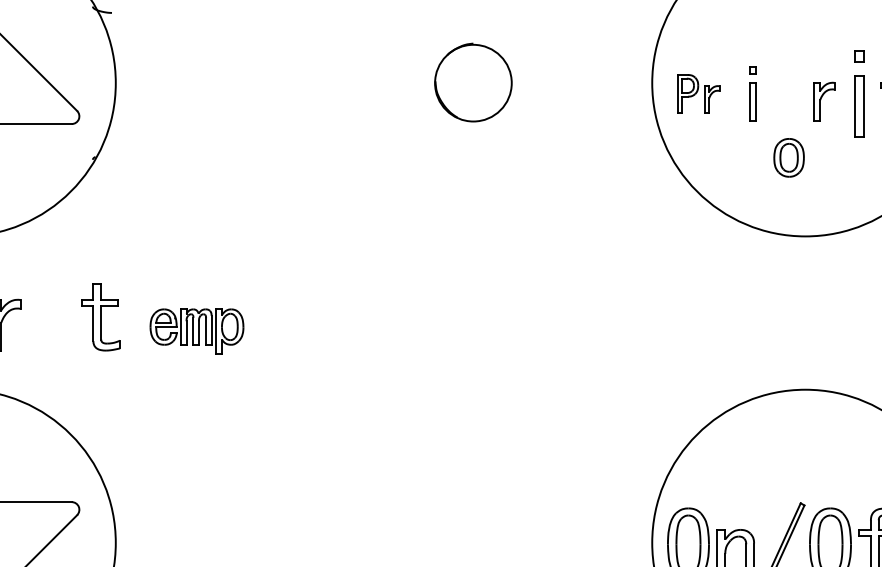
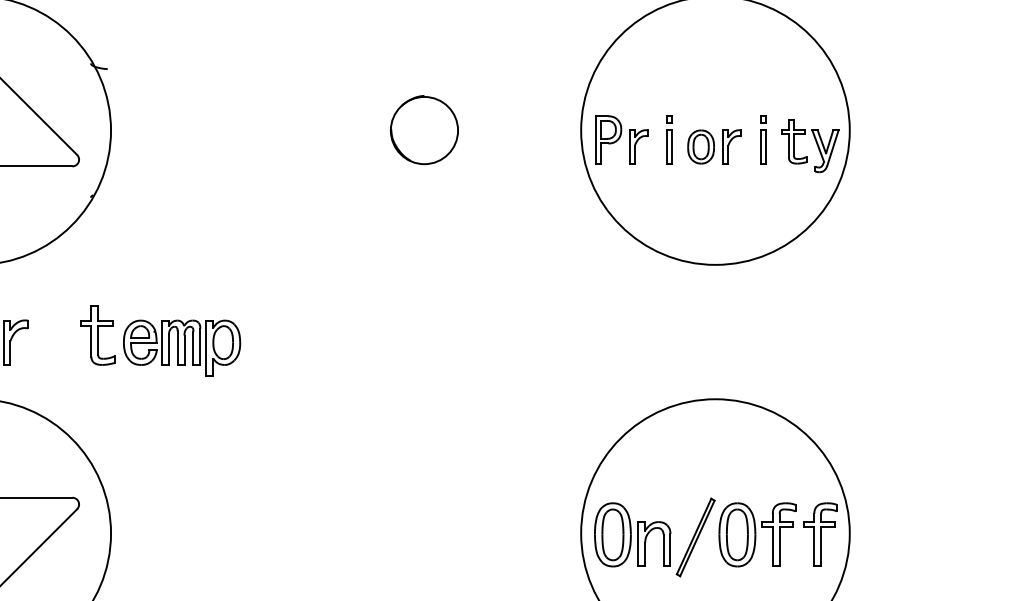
part: (698, 93) -> (621, 139), size x1.43
part: (860, 93) -> (763, 139), size x0.62
part: (788, 157) -> (700, 146), moved
part: (197, 330) -> (182, 347), size x1.43

